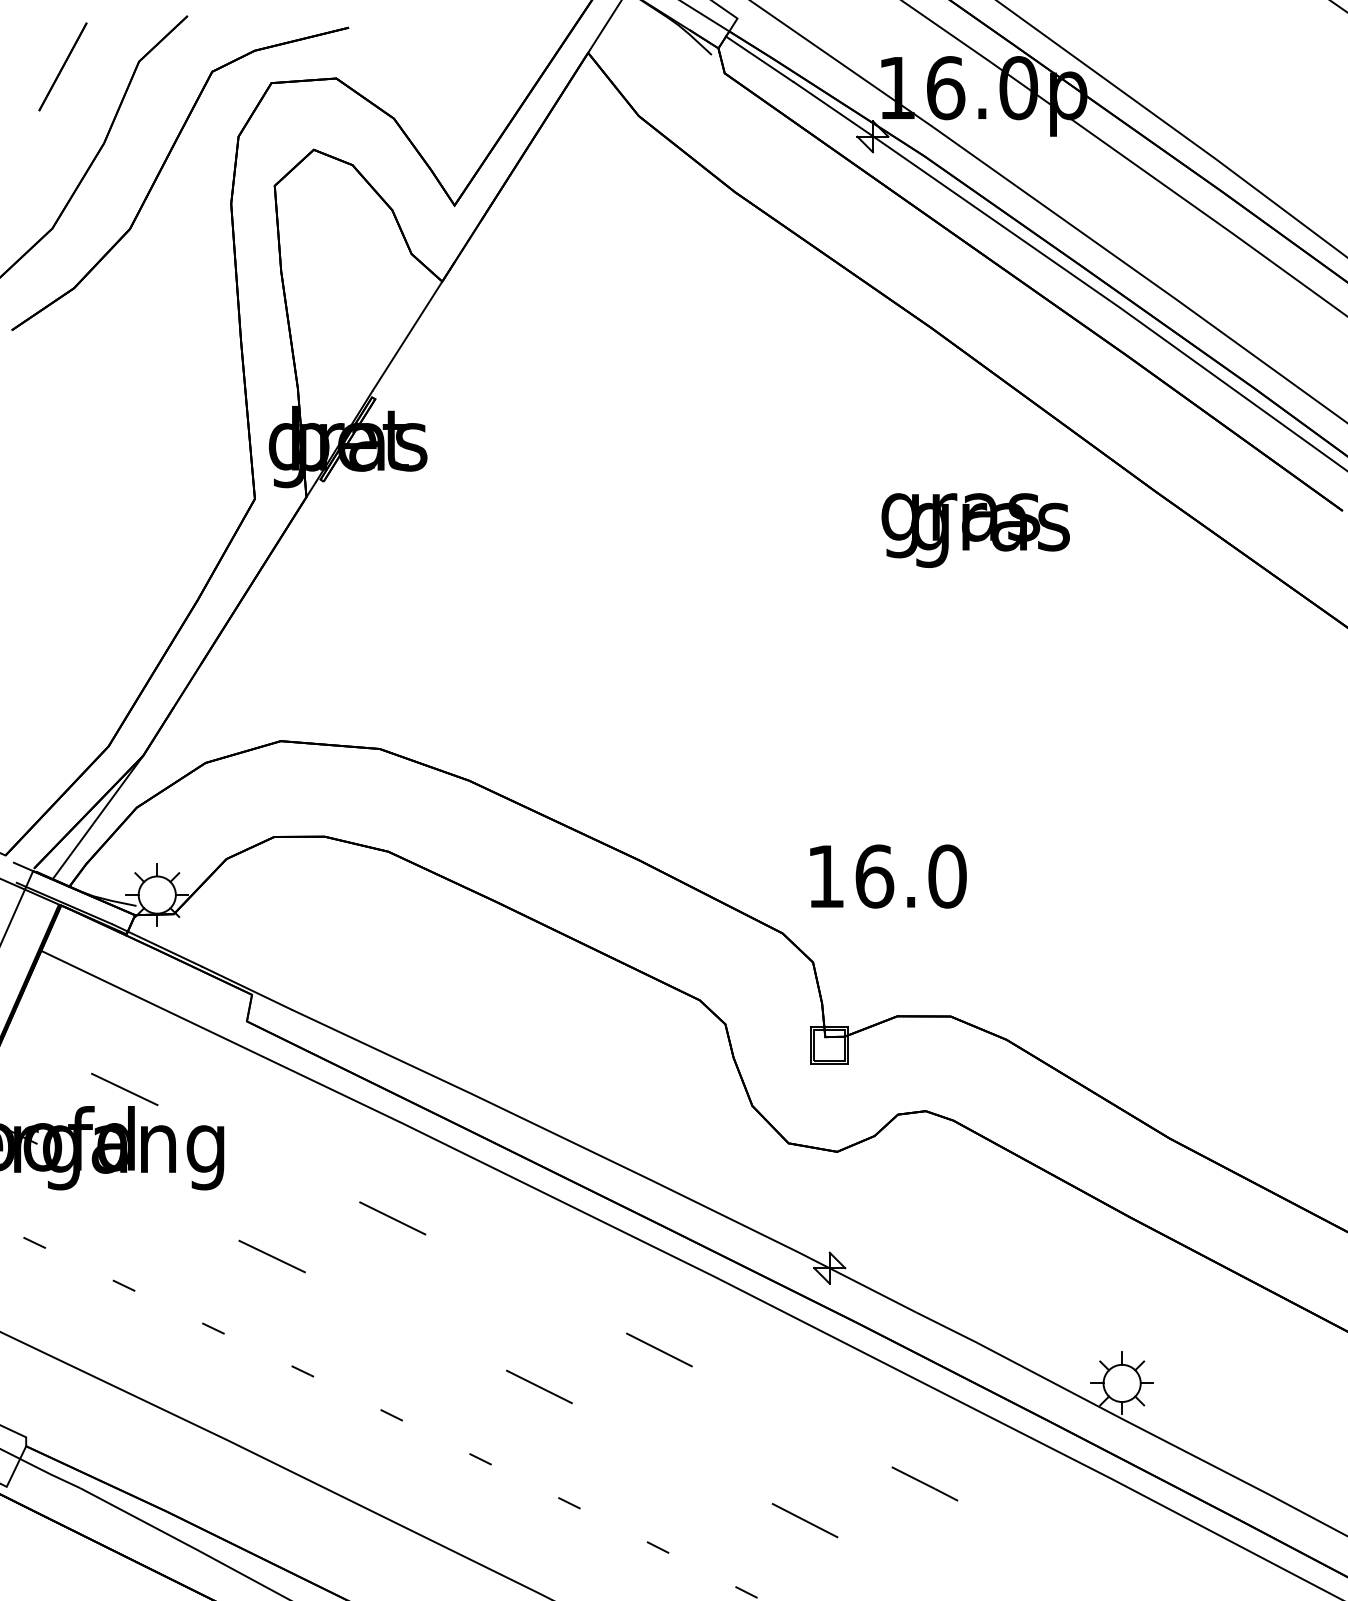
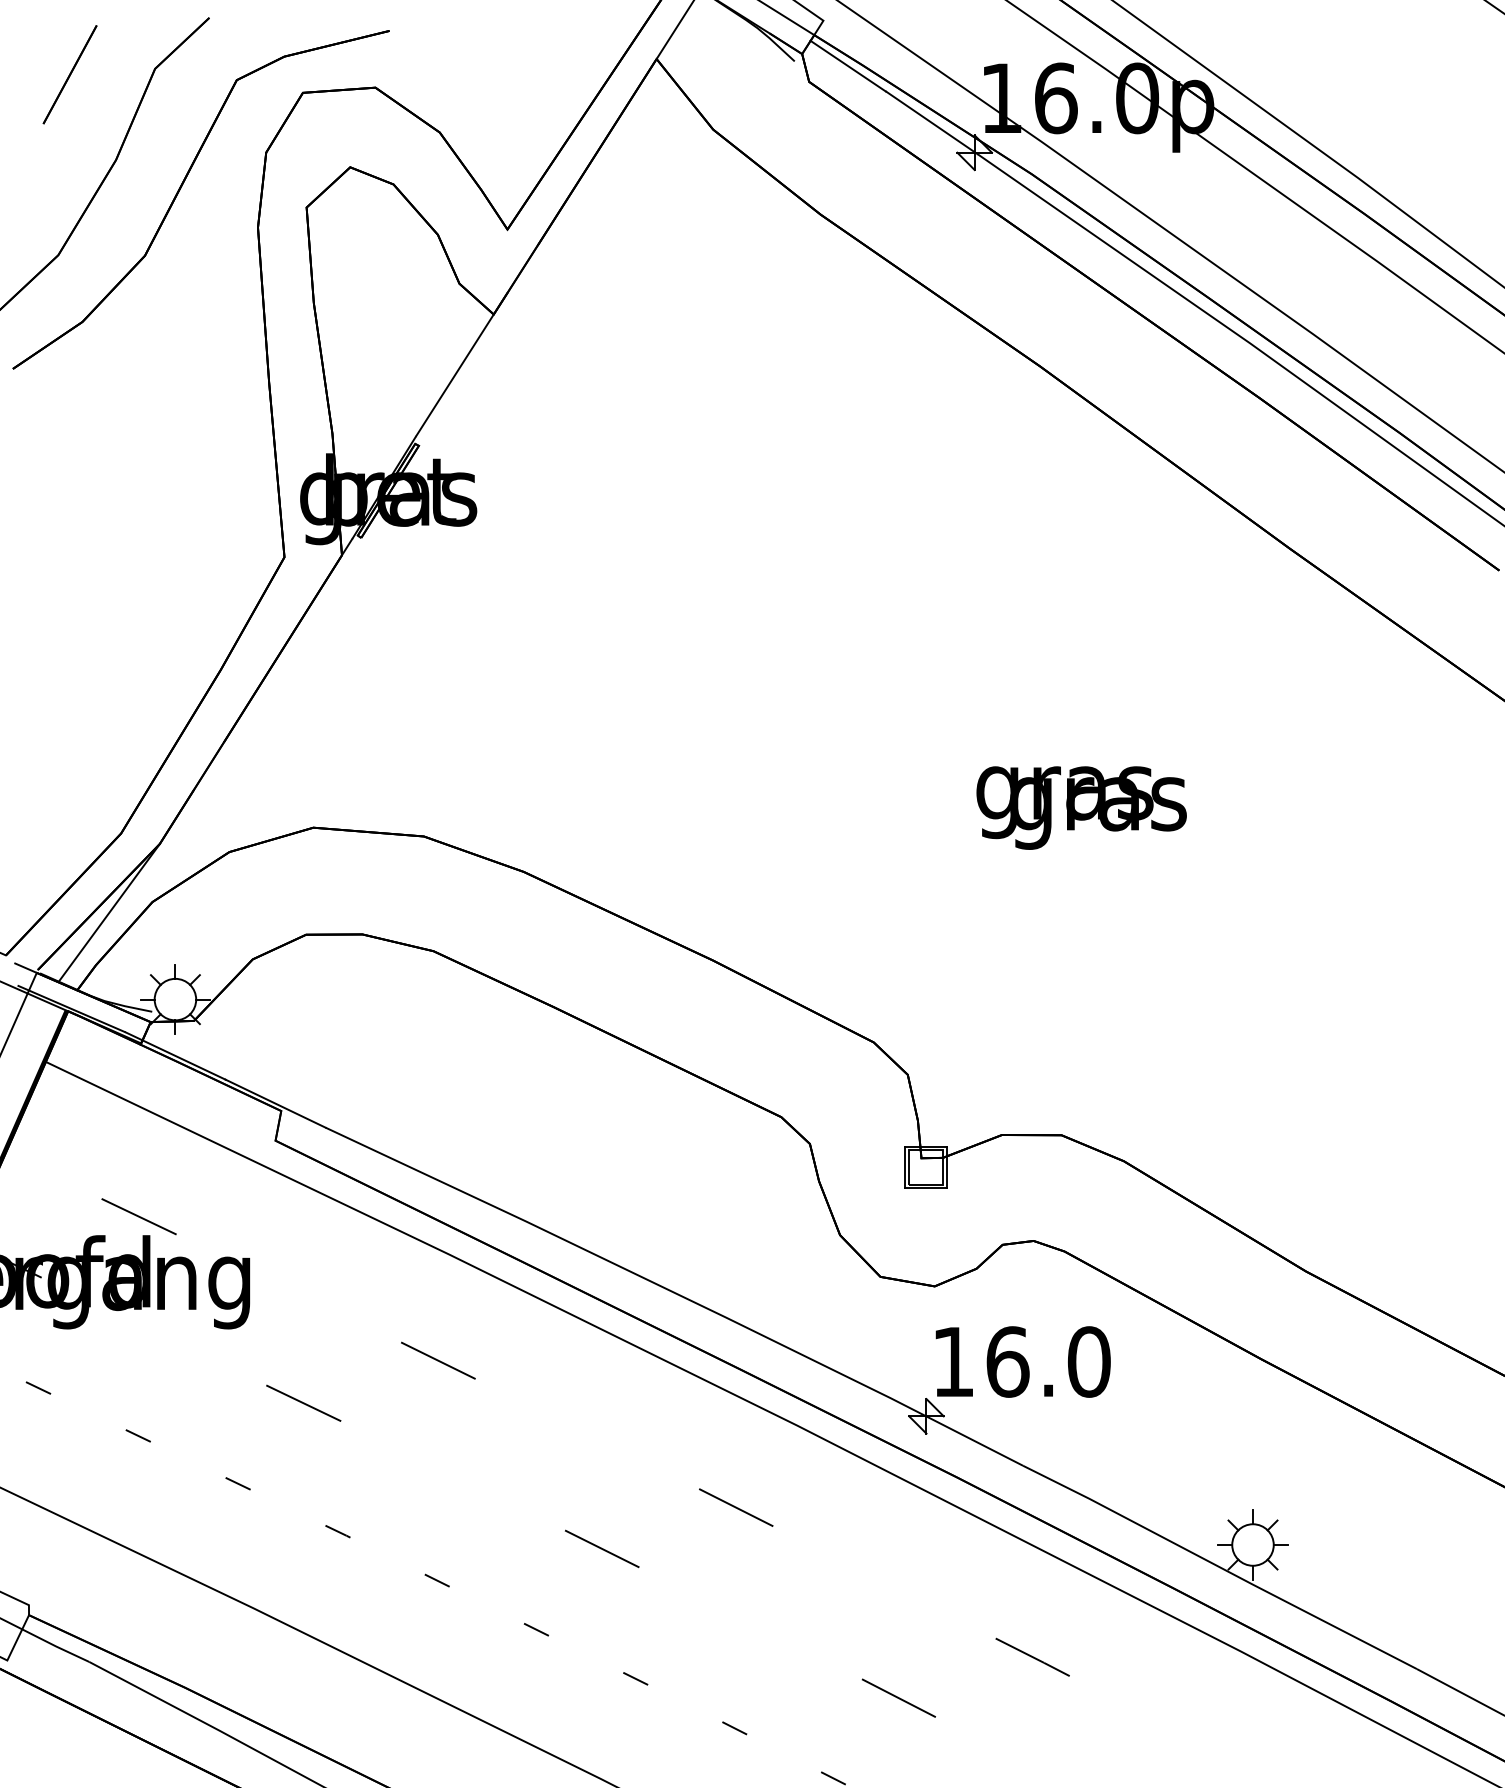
text: (975, 530) -> (1081, 808), moved
text: (888, 876) -> (1023, 1361), moved

